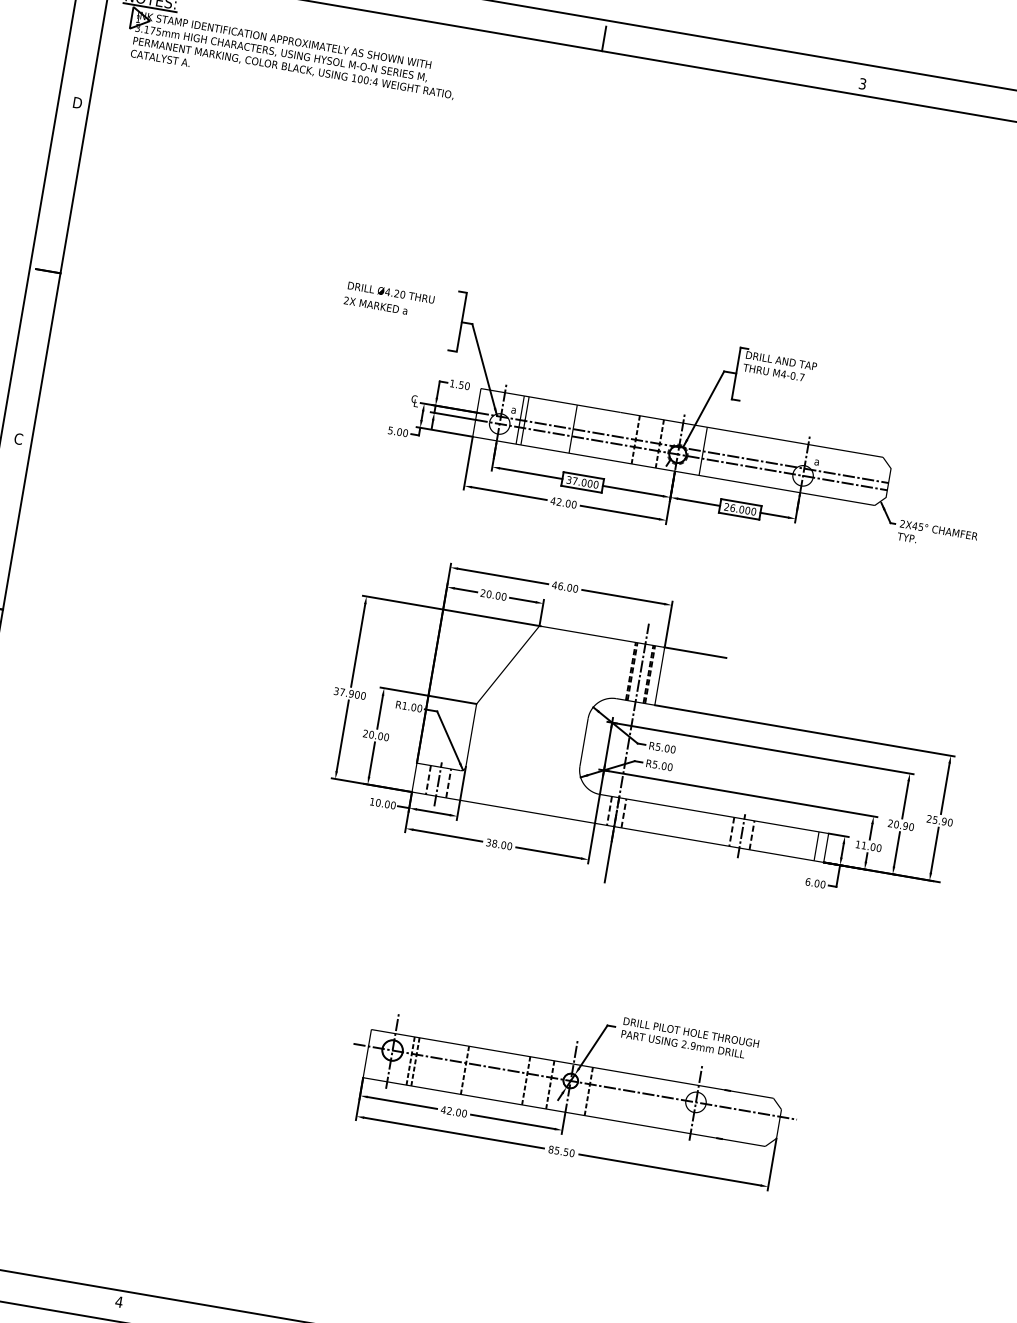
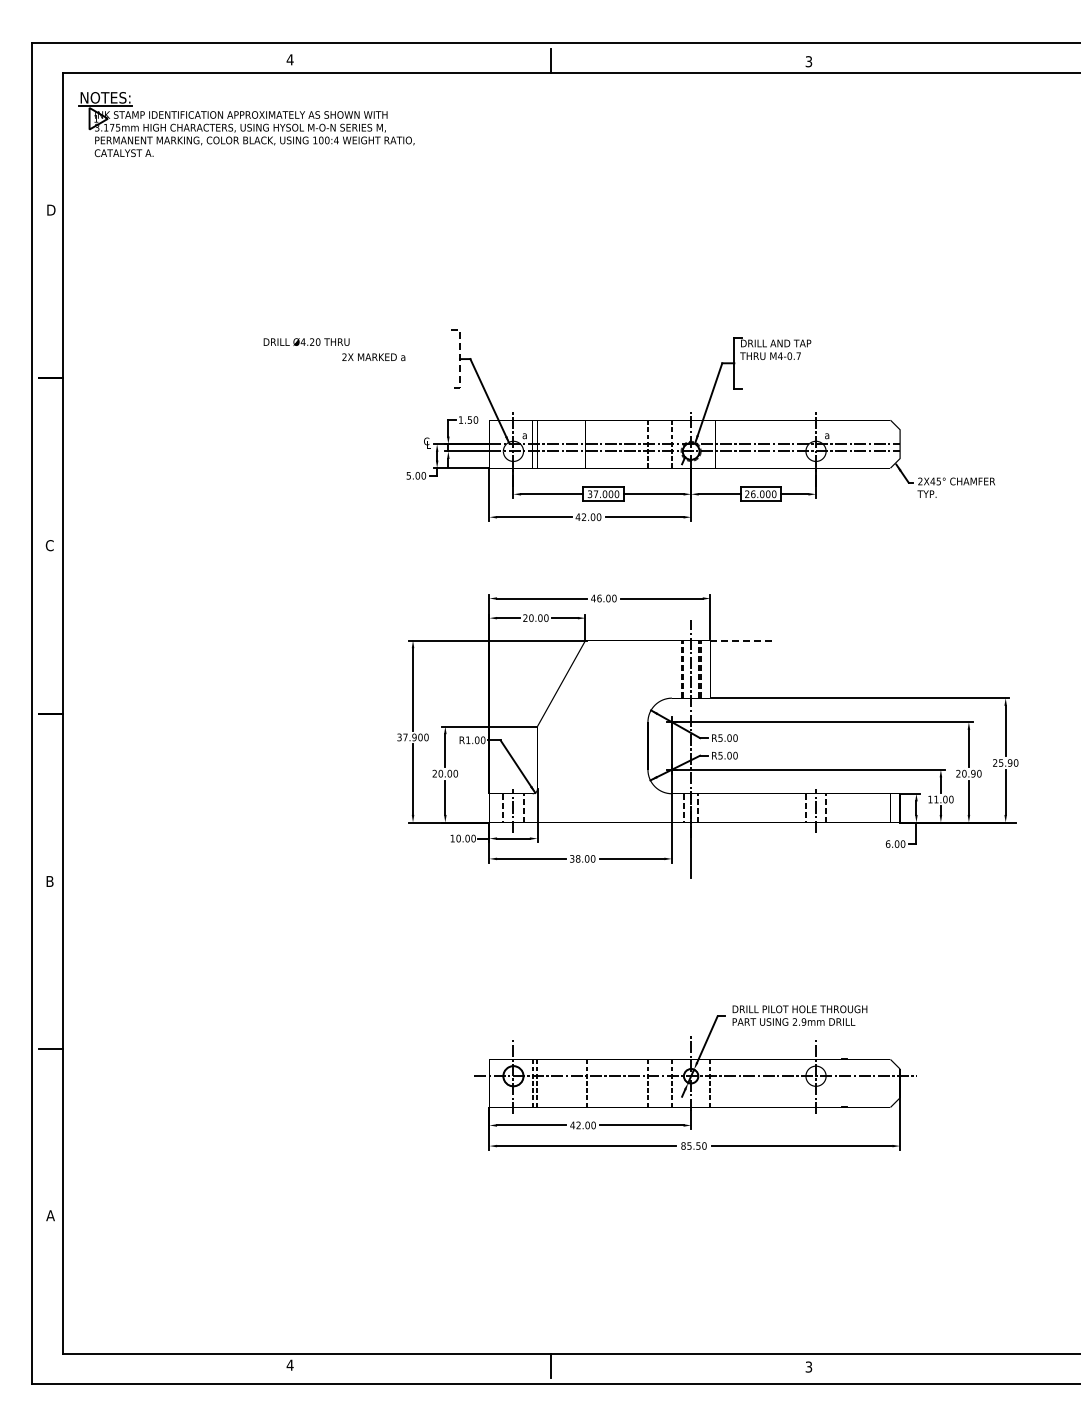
text: (391, 292) -> (306, 341), moved
line: (461, 322) -> (459, 359), solid -> dashed
line: (694, 652) -> (740, 640), solid -> dashed

